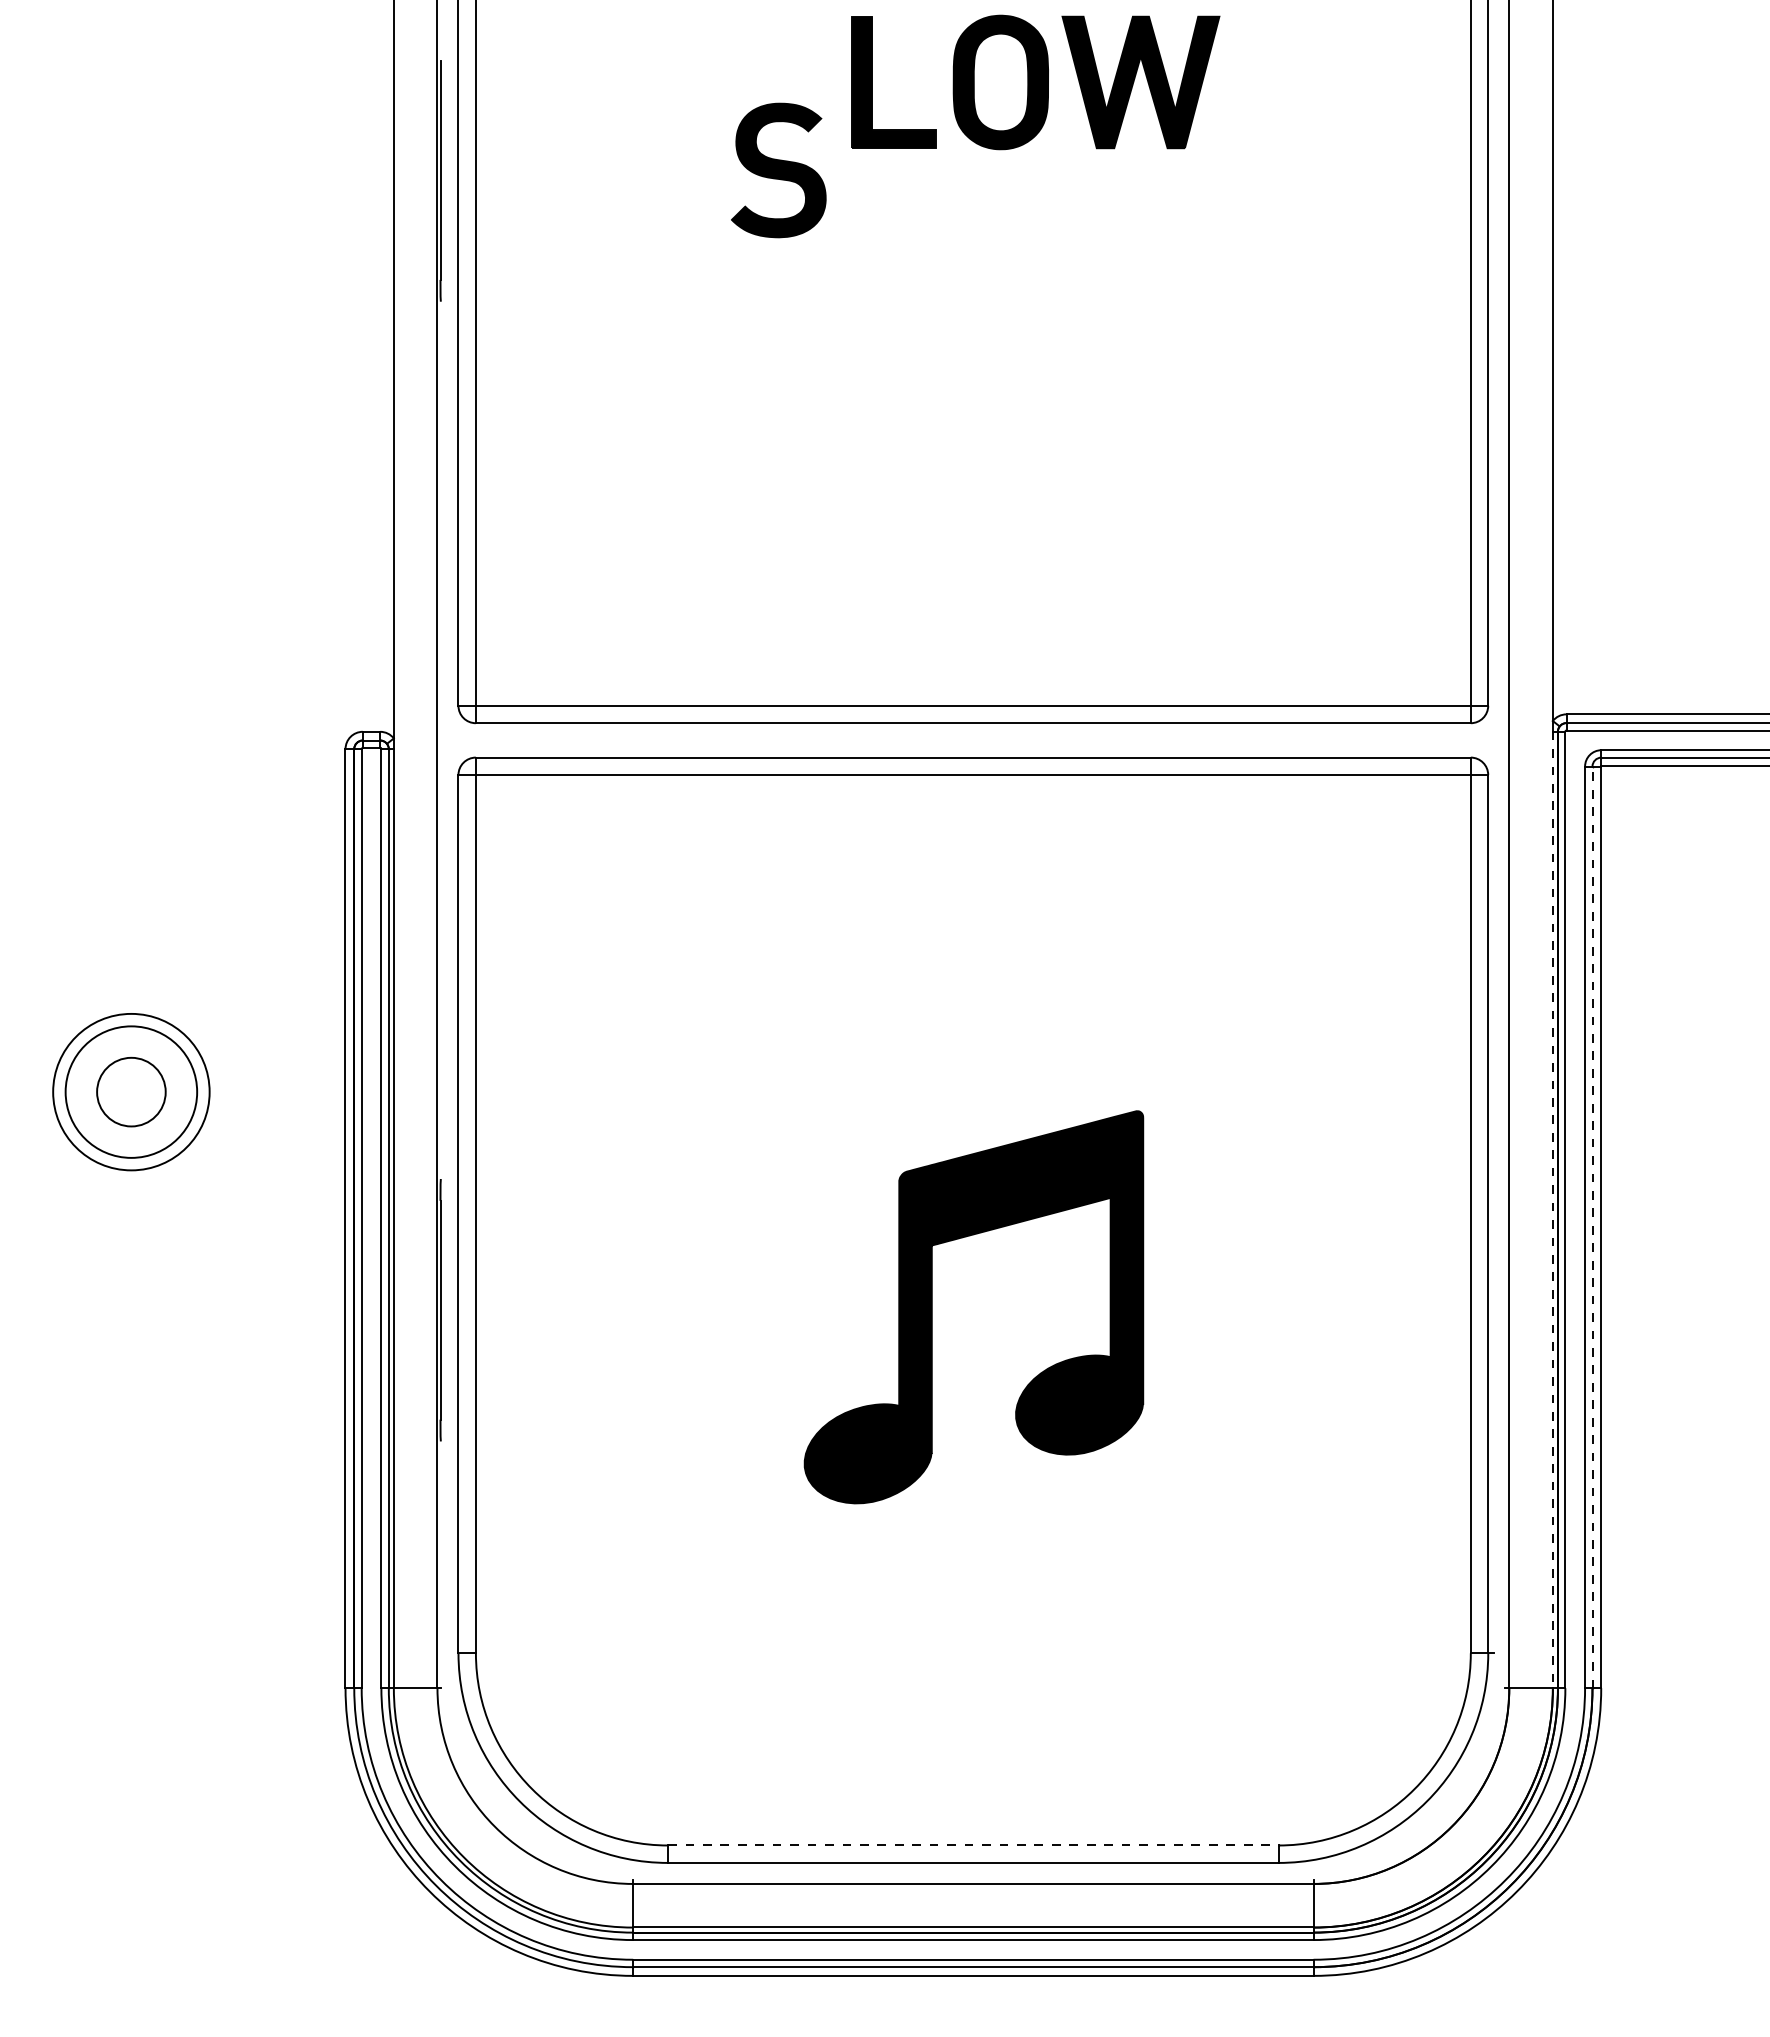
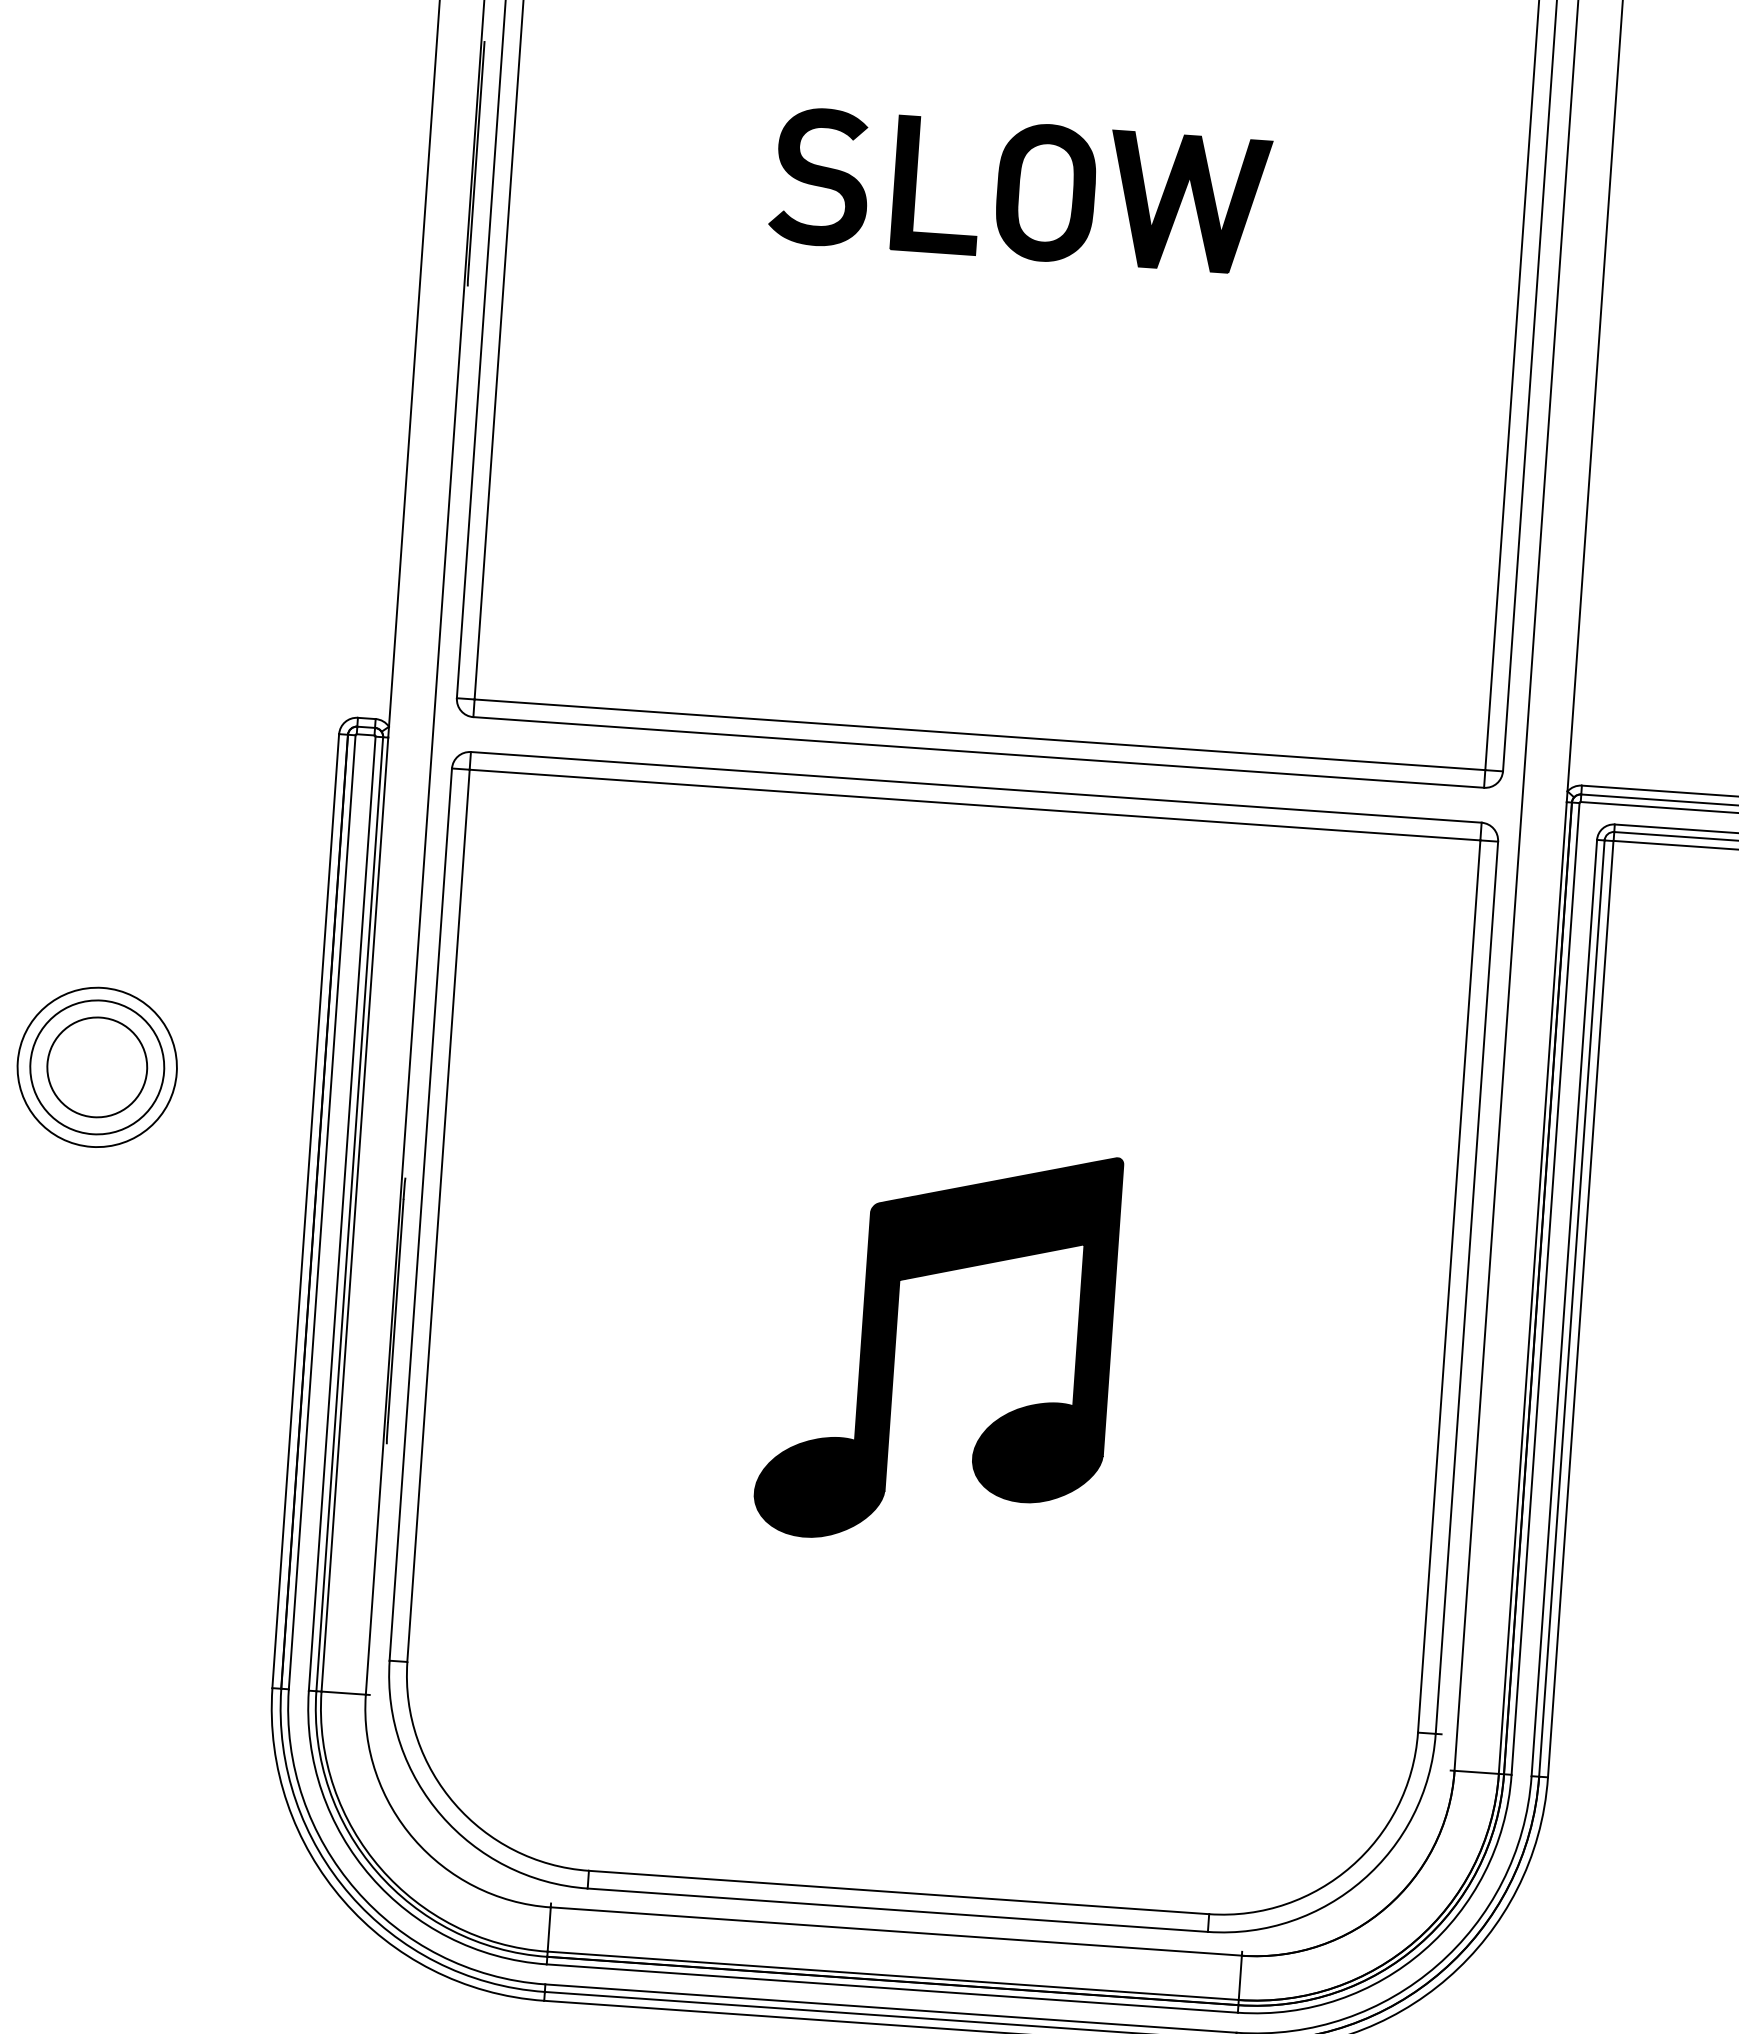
part: (1035, 82) -> (1081, 195), moved
circle: (131, 1092) -> (97, 1067), size x1.43
line: (1552, 1210) -> (1532, 1288), dashed -> solid
line: (1592, 1227) -> (1571, 1308), dashed -> solid
line: (973, 1845) -> (899, 1892), dashed -> solid

